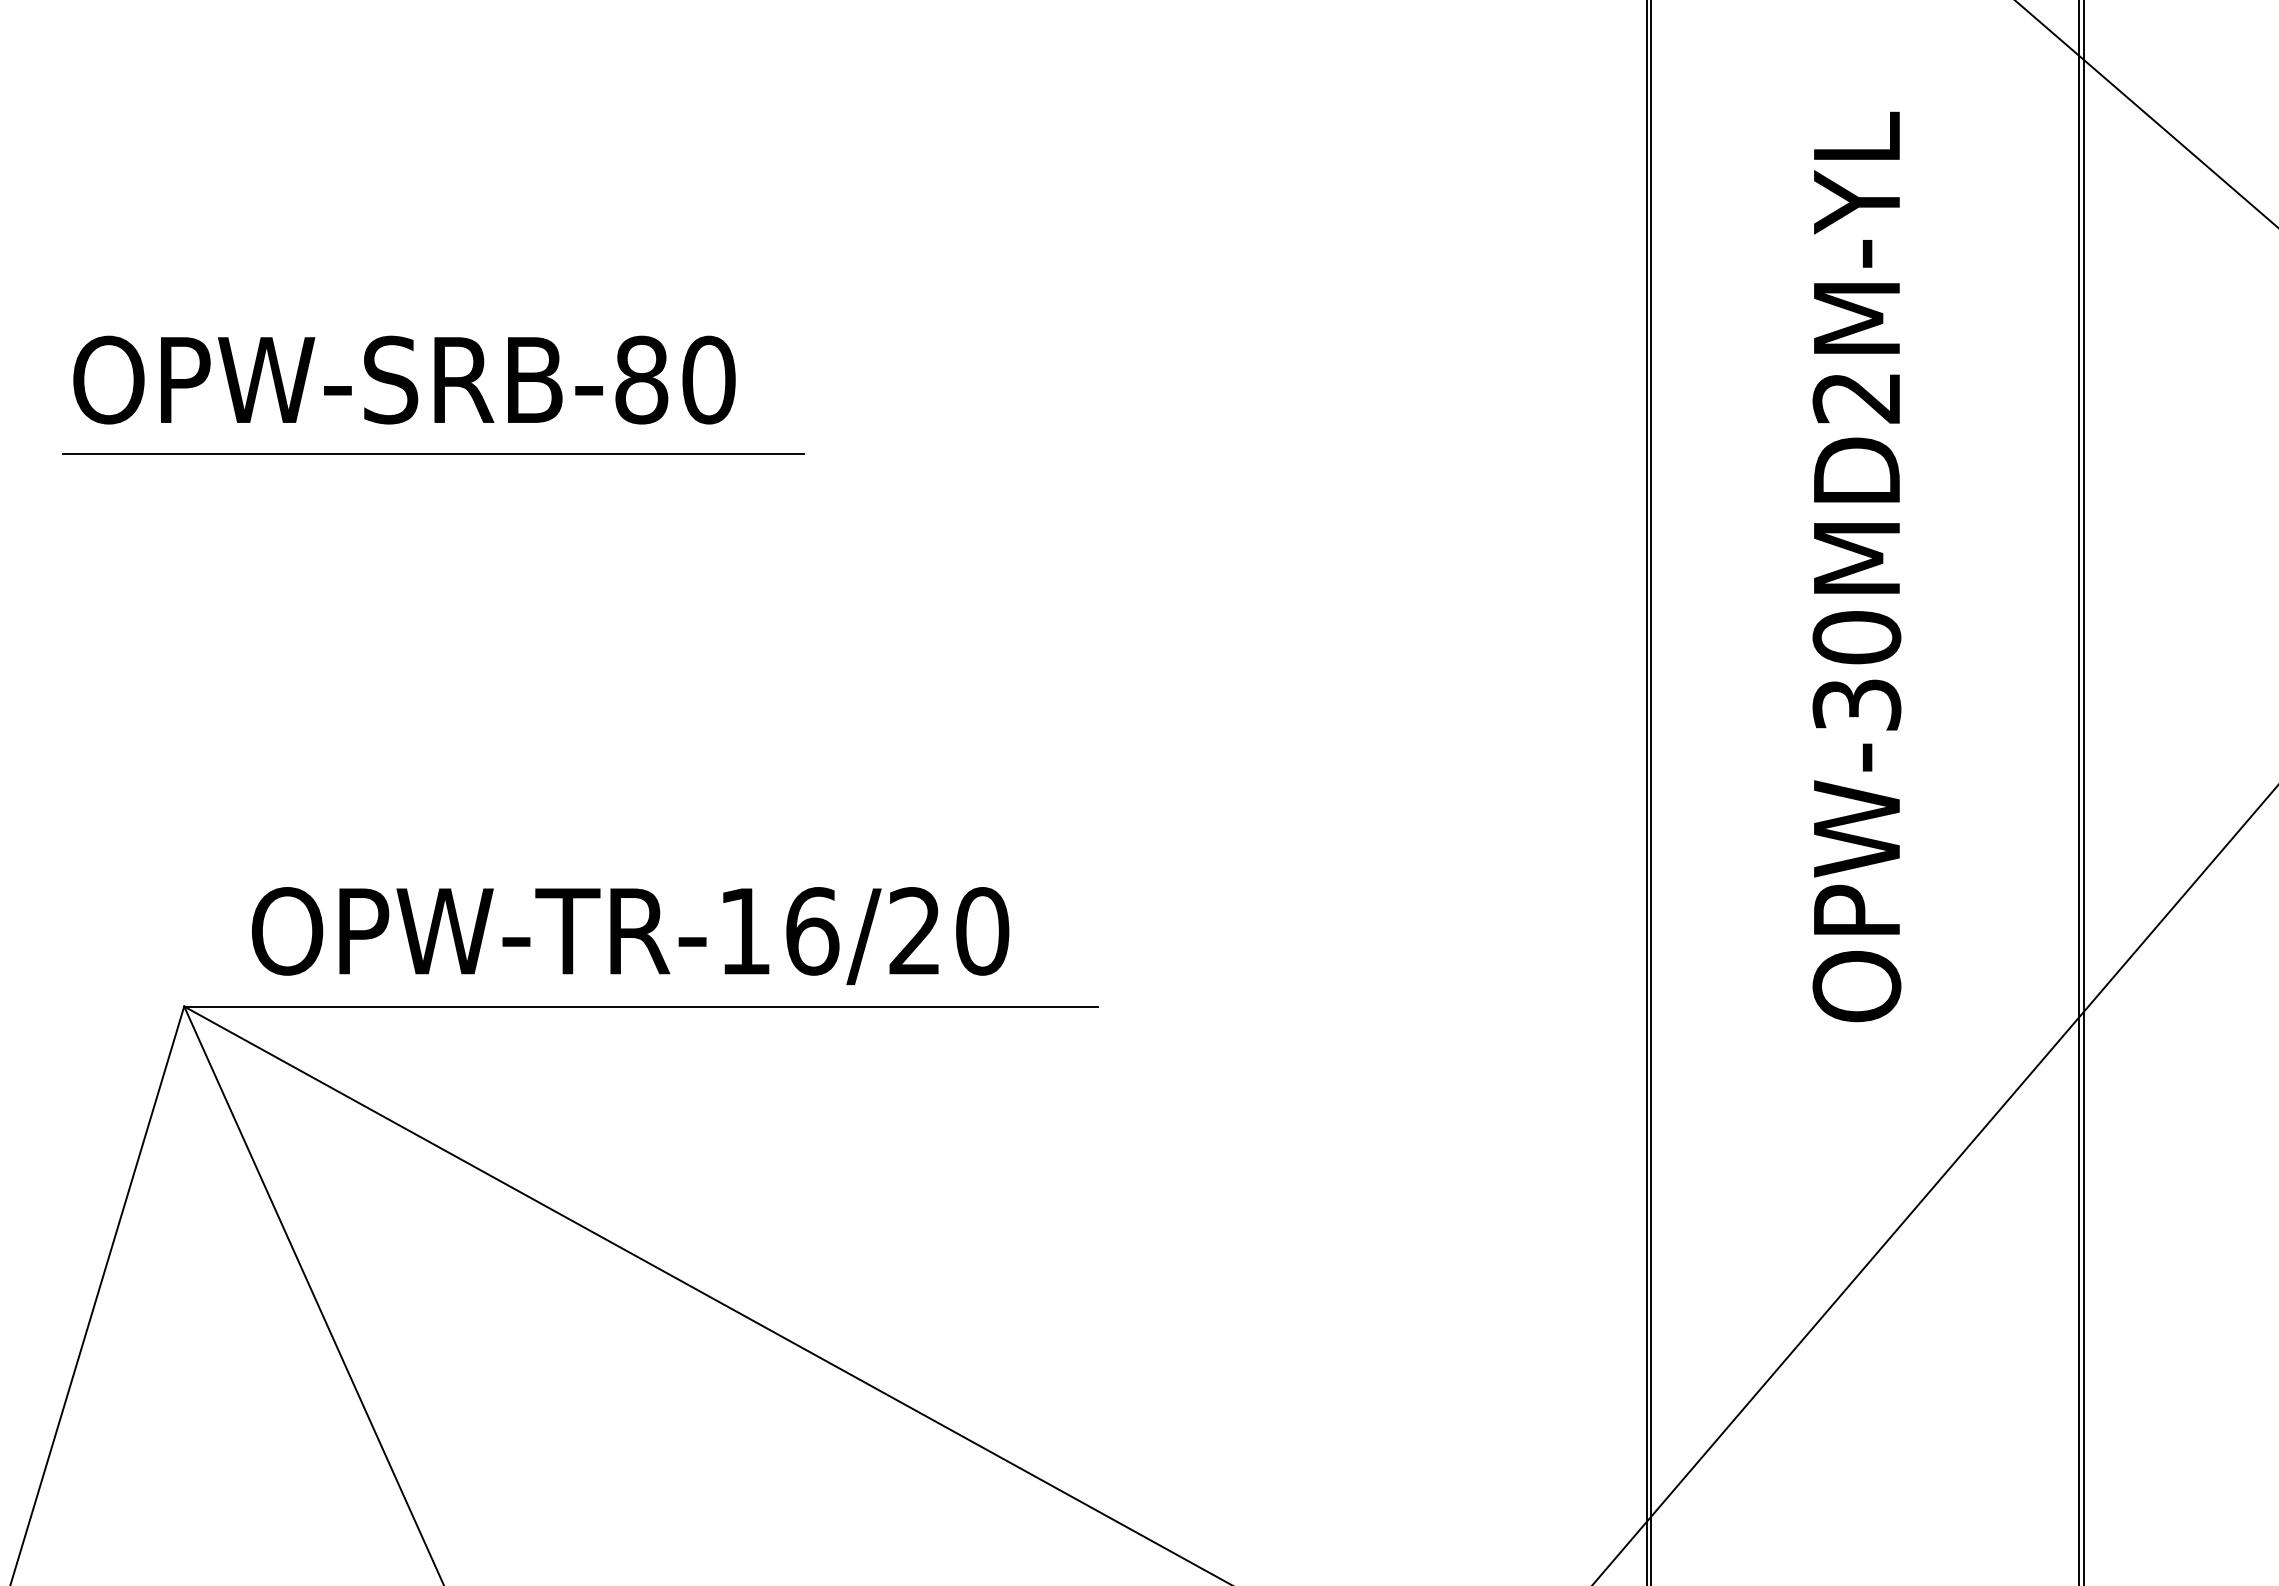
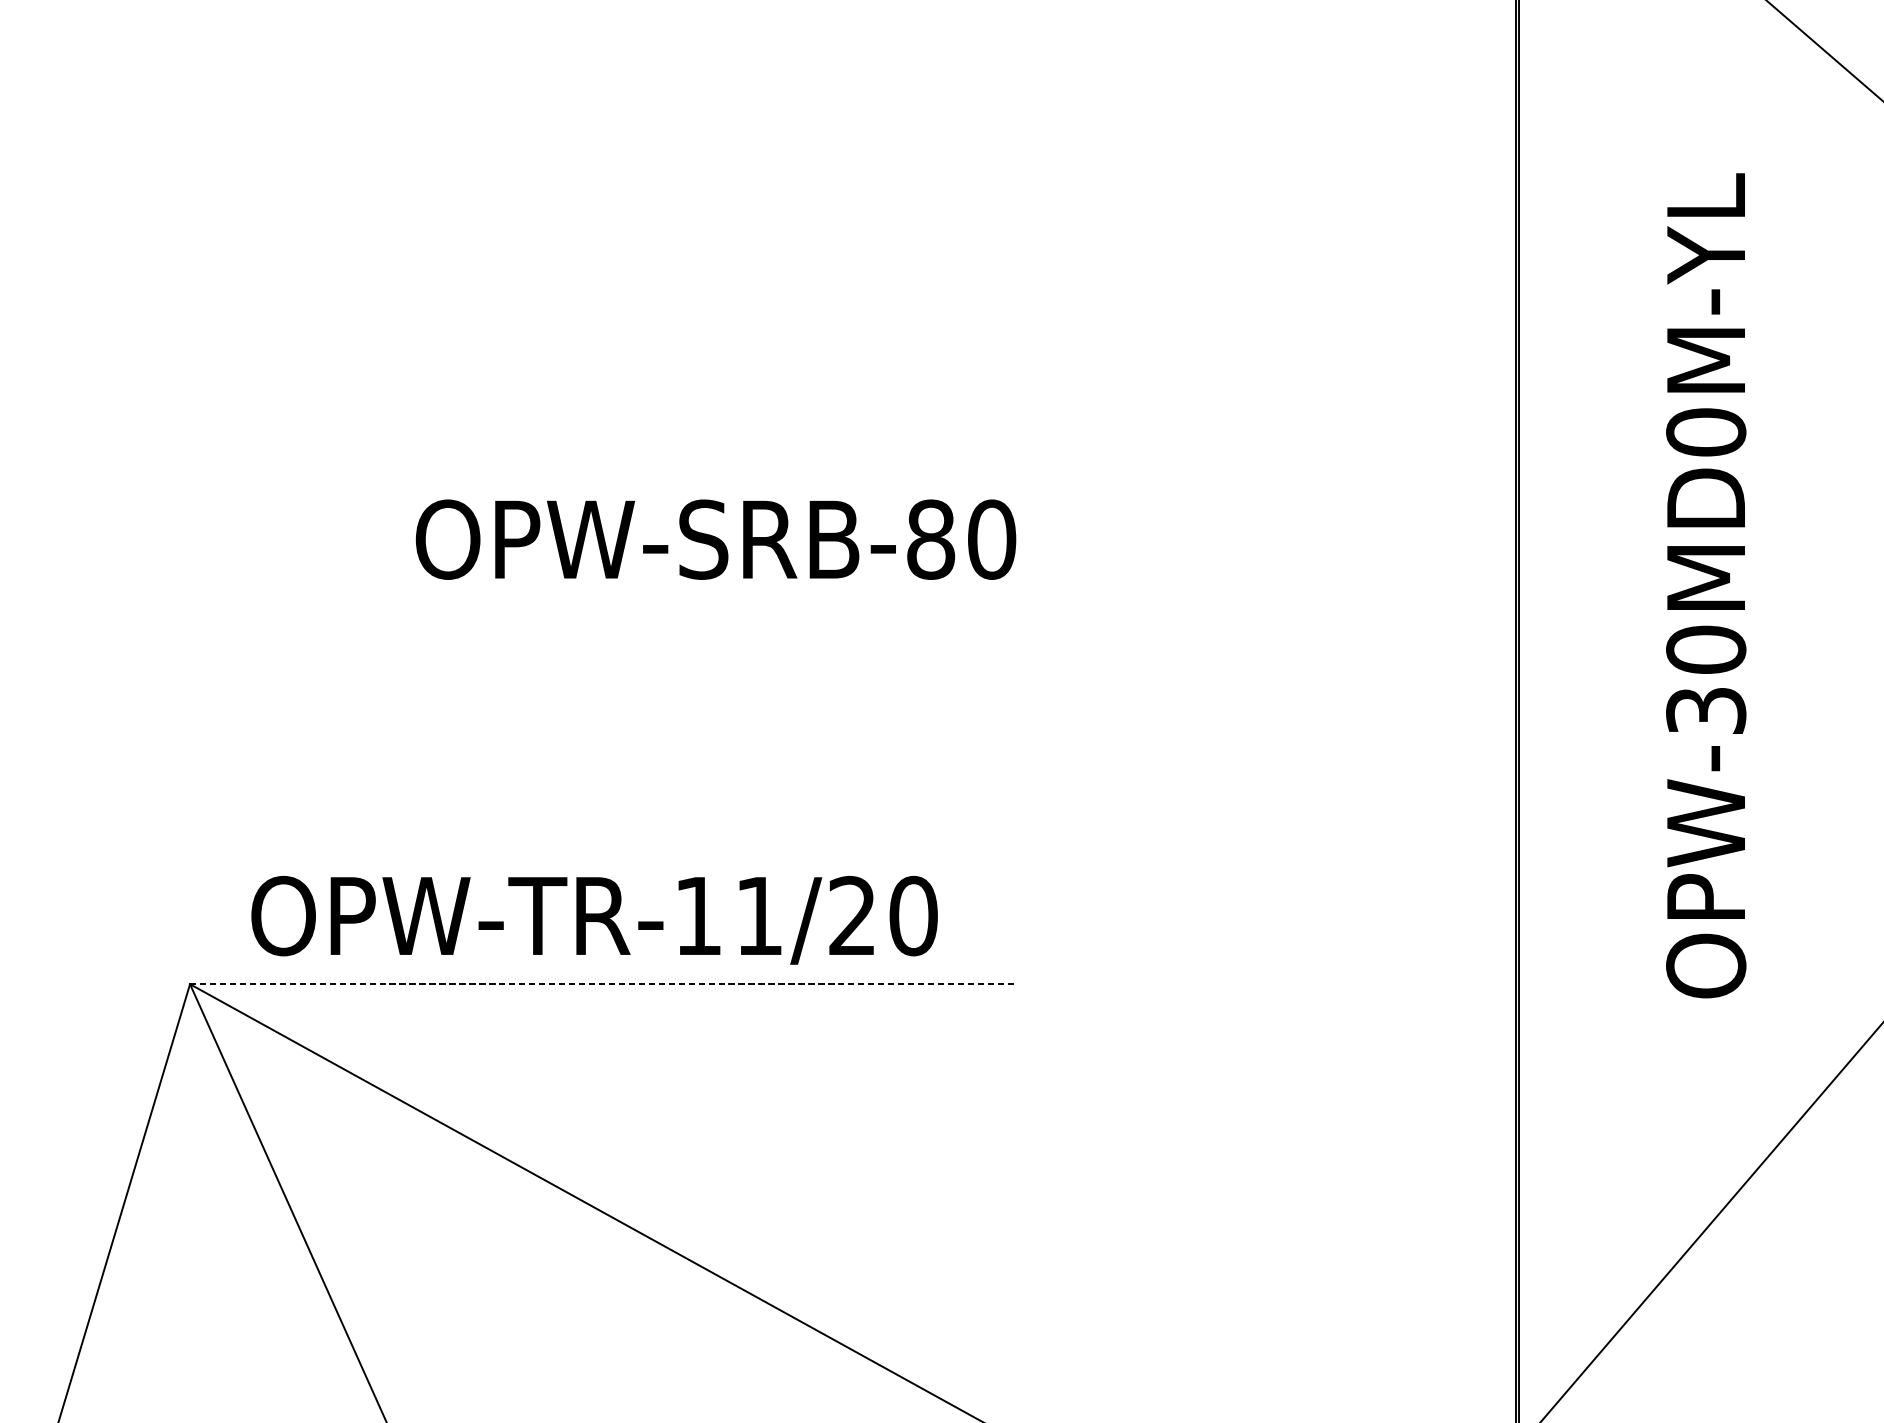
text: (404, 379) -> (716, 539), moved
text: (1856, 397) -> (1705, 432), OPW-30MD2M-YL -> OPW-30MD0M-YL
line: (433, 453) -> (415, 482), removed
text: (812, 931) -> (759, 916), OPW-TR-16/20 -> OPW-TR-11/20
line: (640, 1006) -> (603, 984), solid -> dashed

